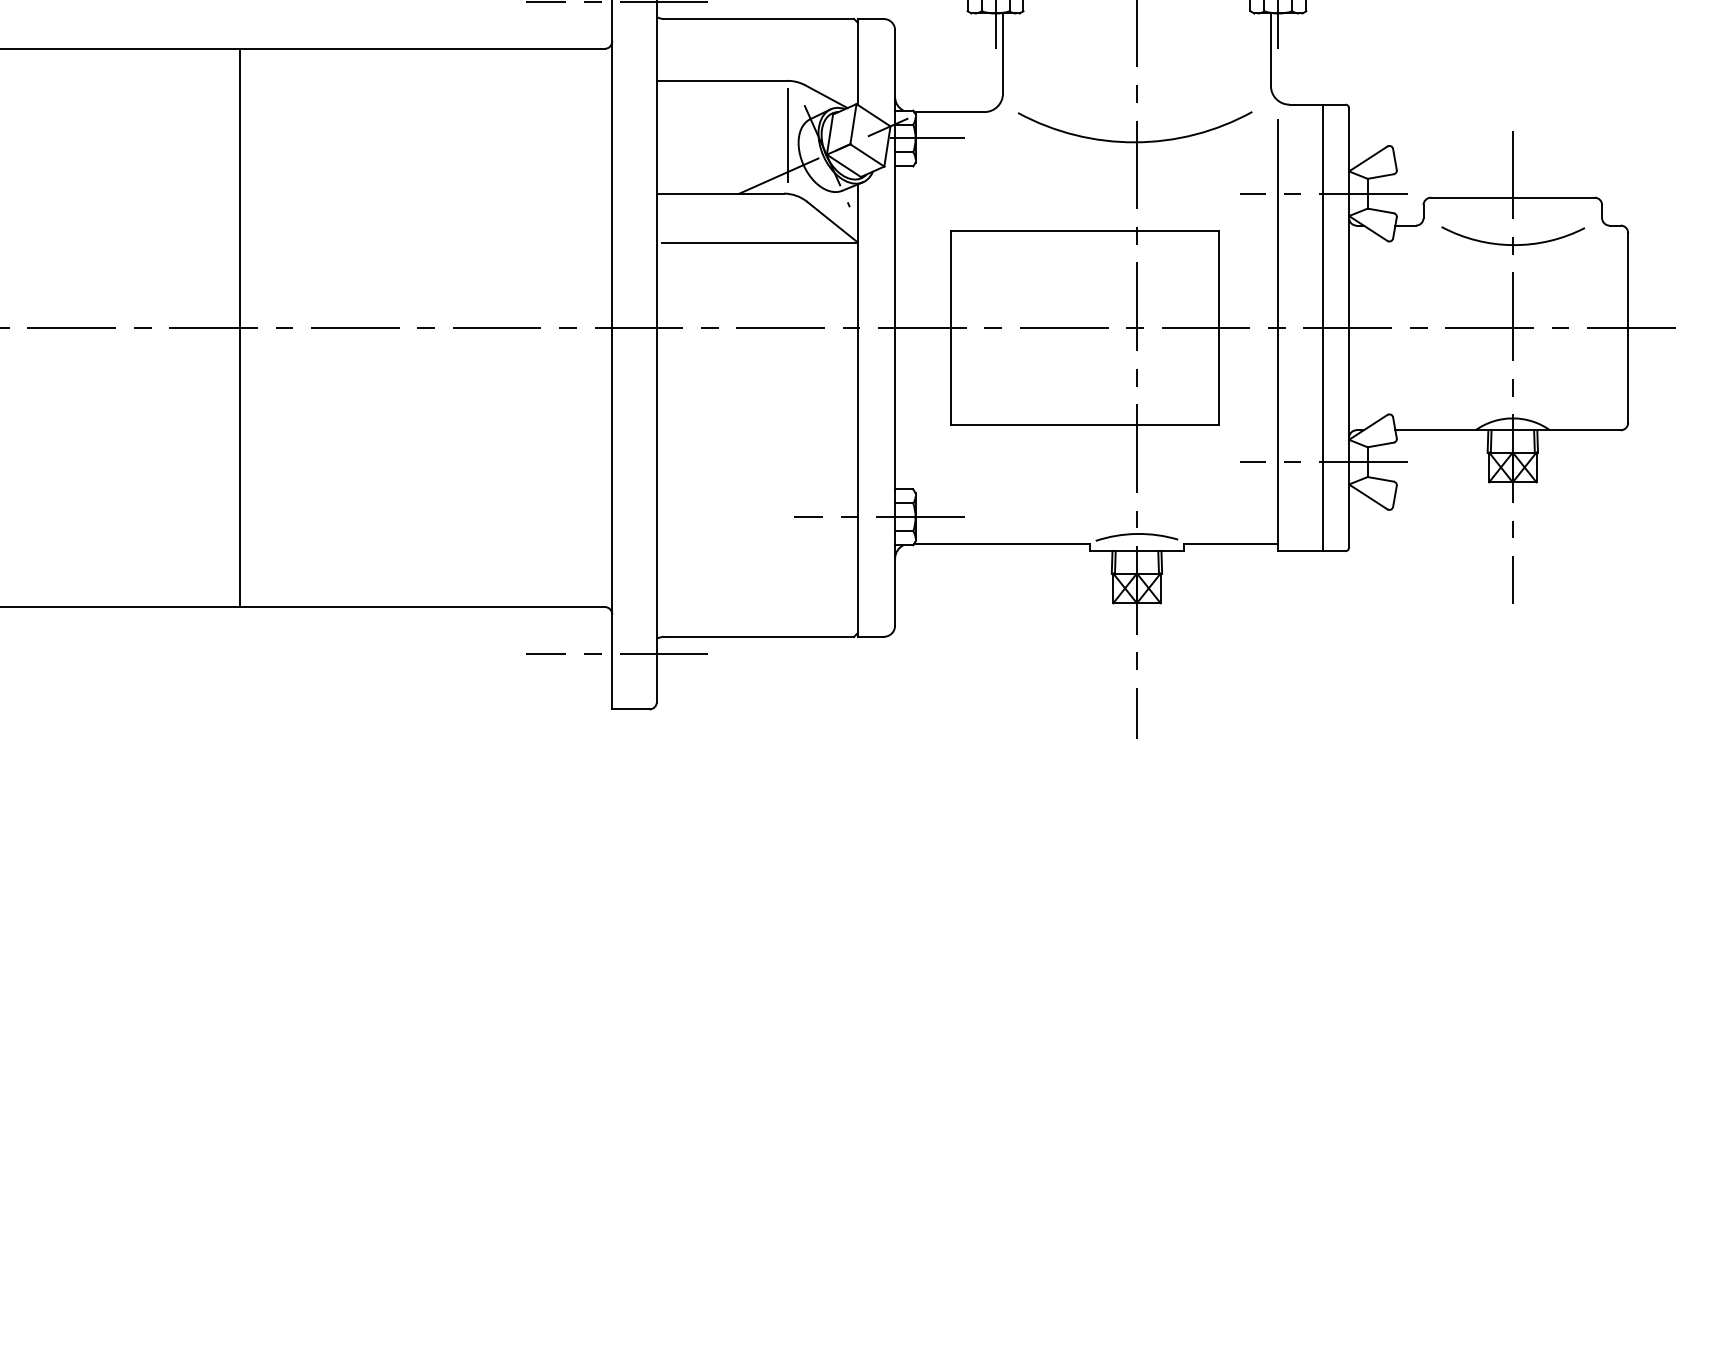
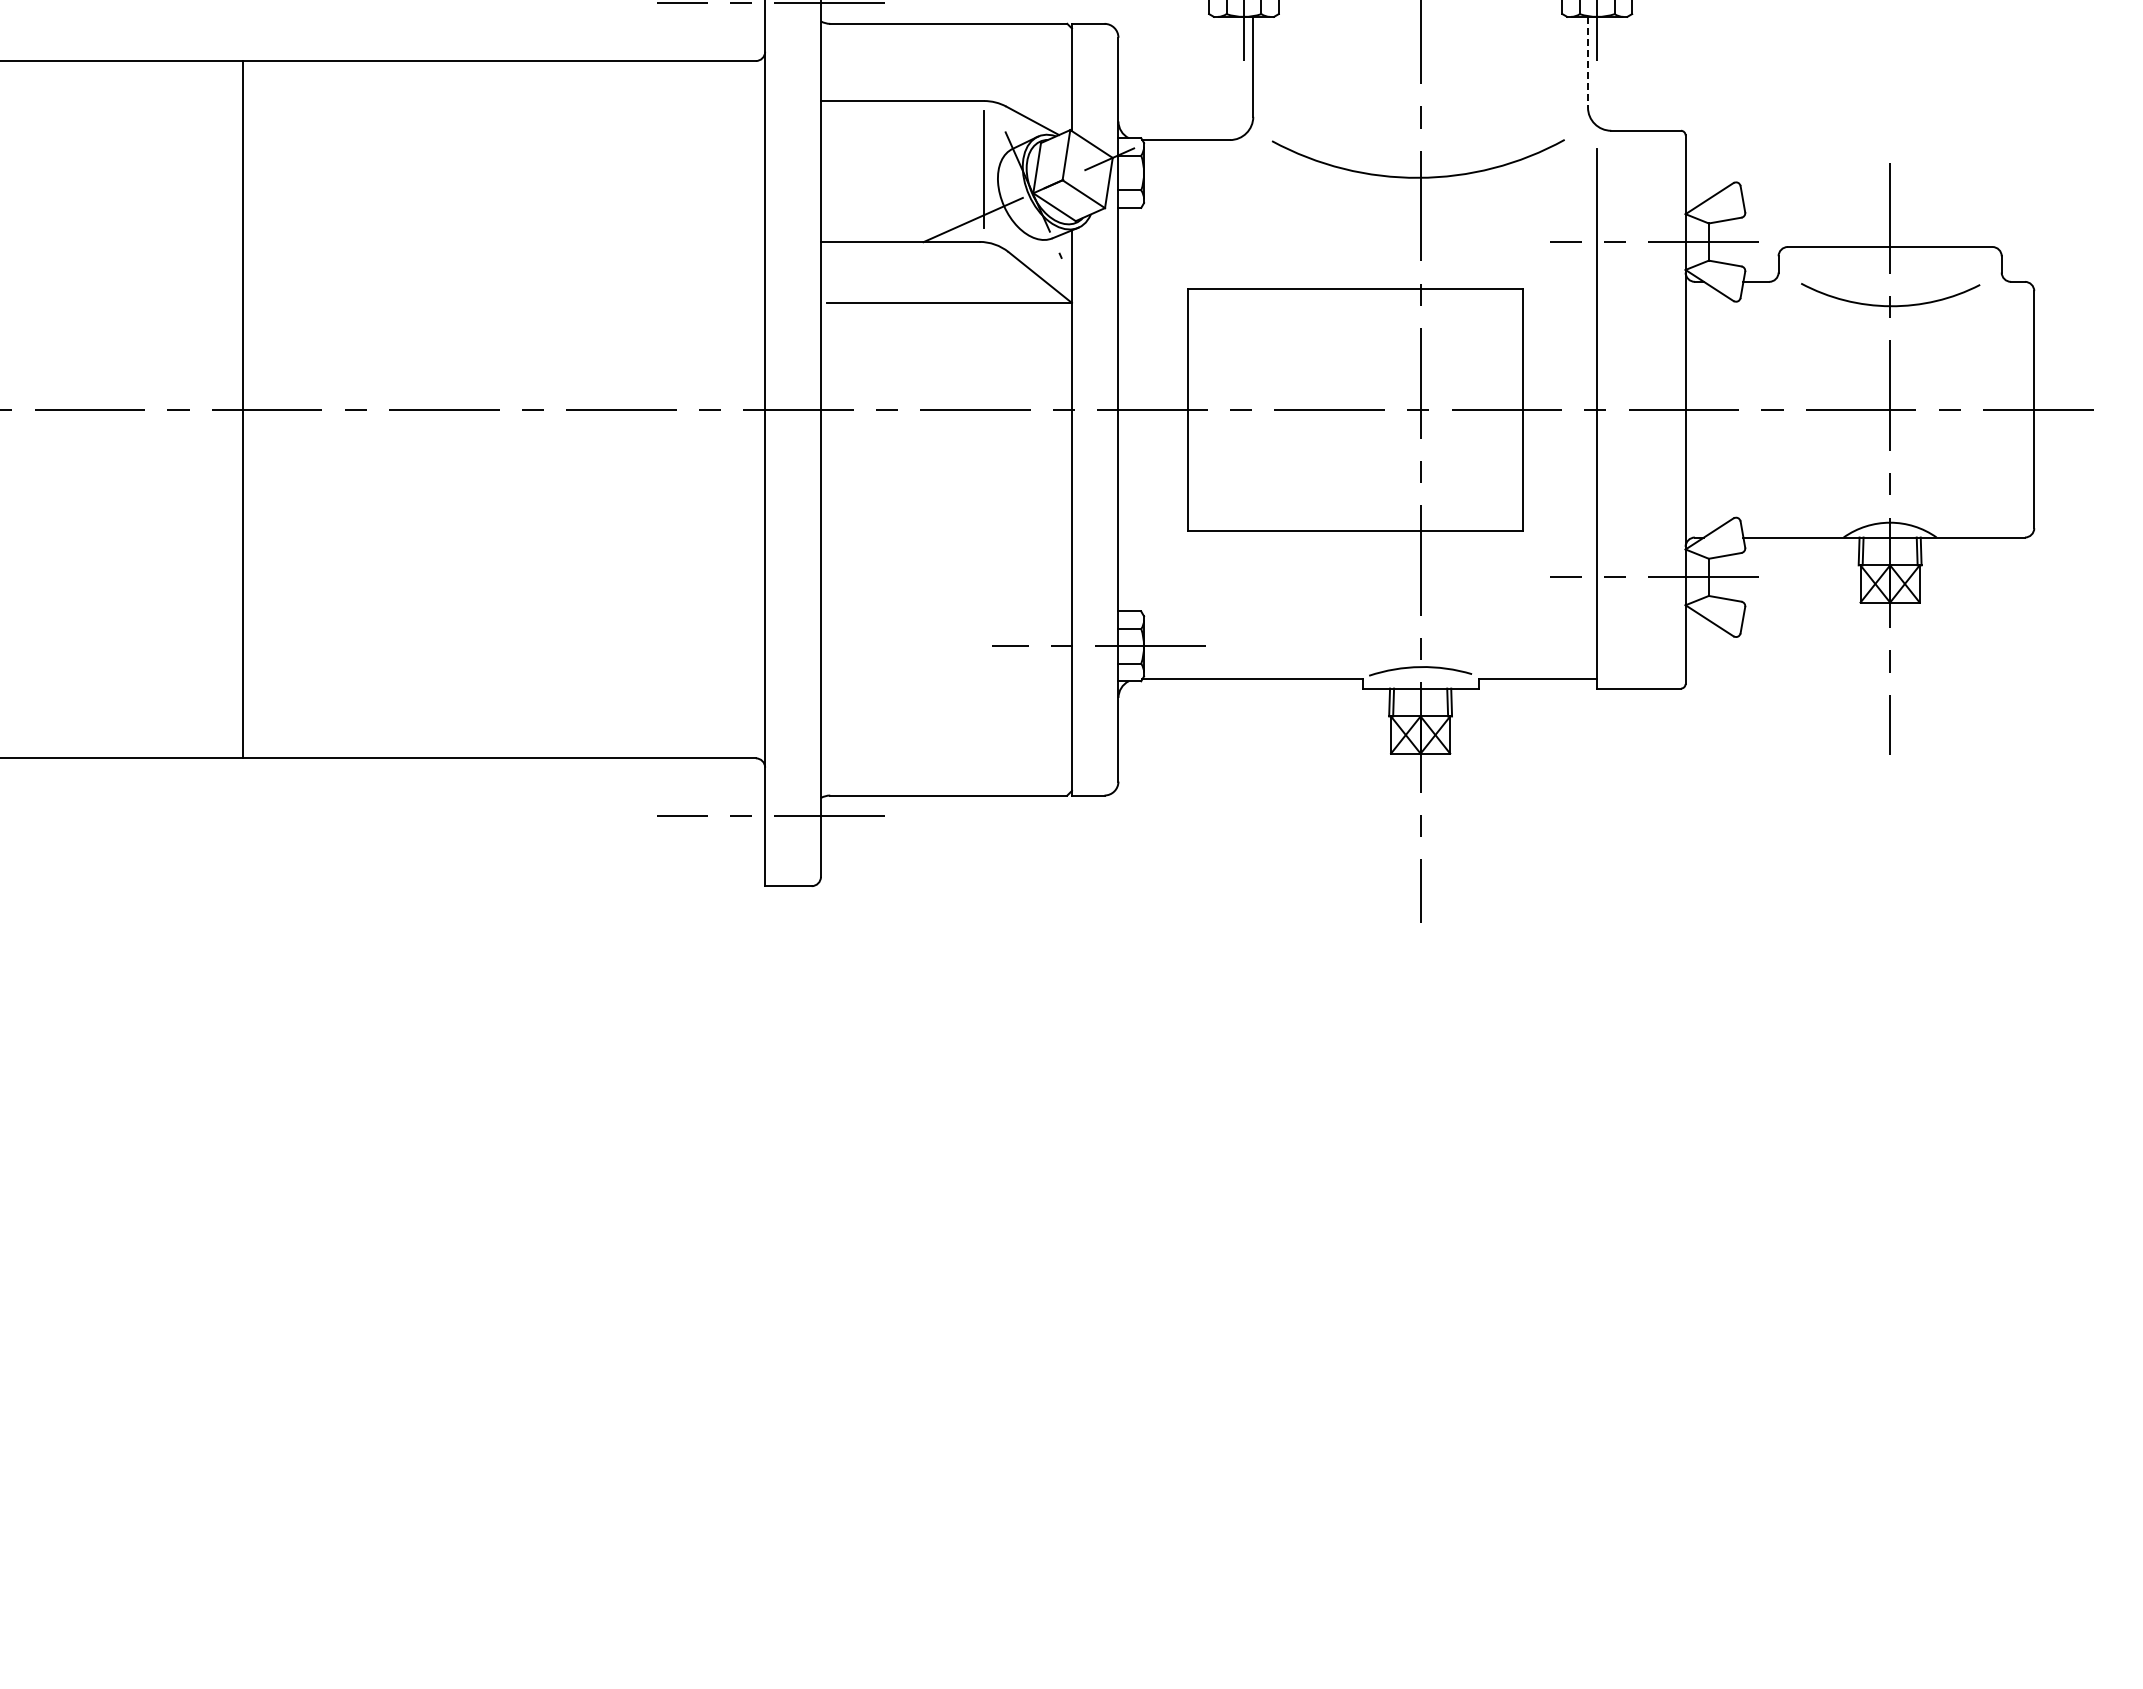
line: (1270, 50) -> (1587, 62), solid -> dashed
line: (927, 138) -> (1158, 173), removed
line: (240, 327) -> (243, 409), moved
line: (1323, 327) -> (1653, 409), removed

